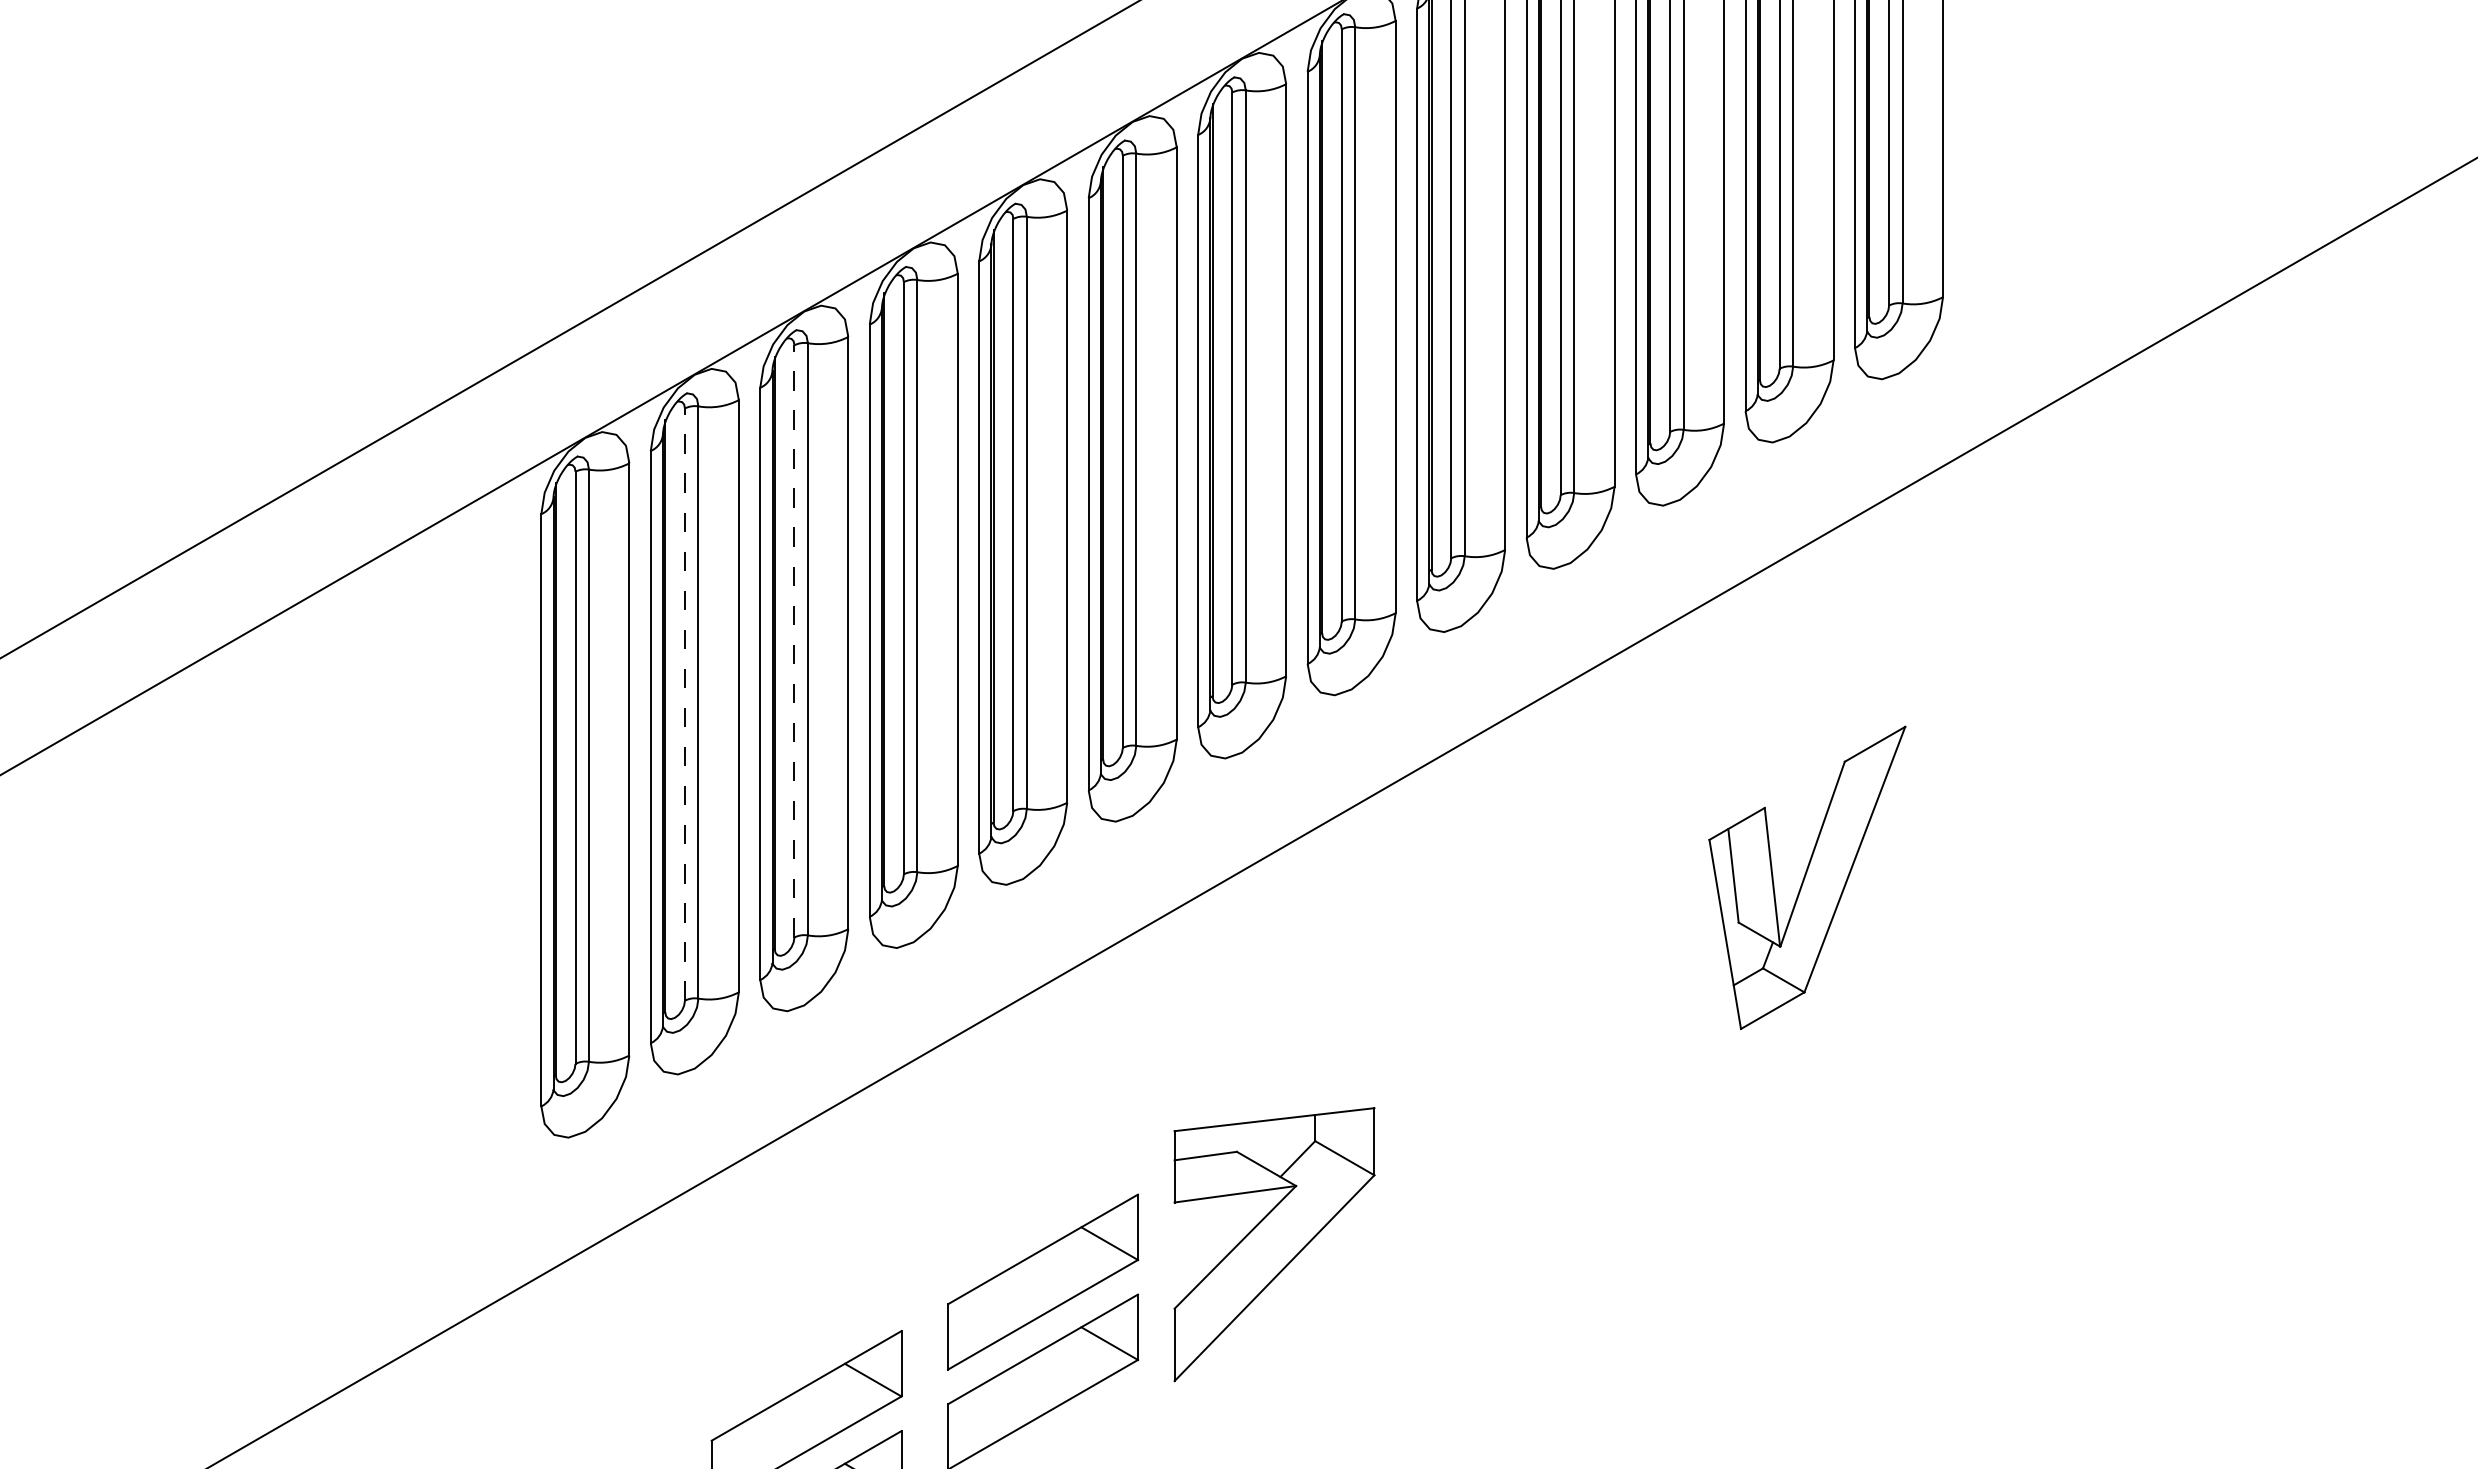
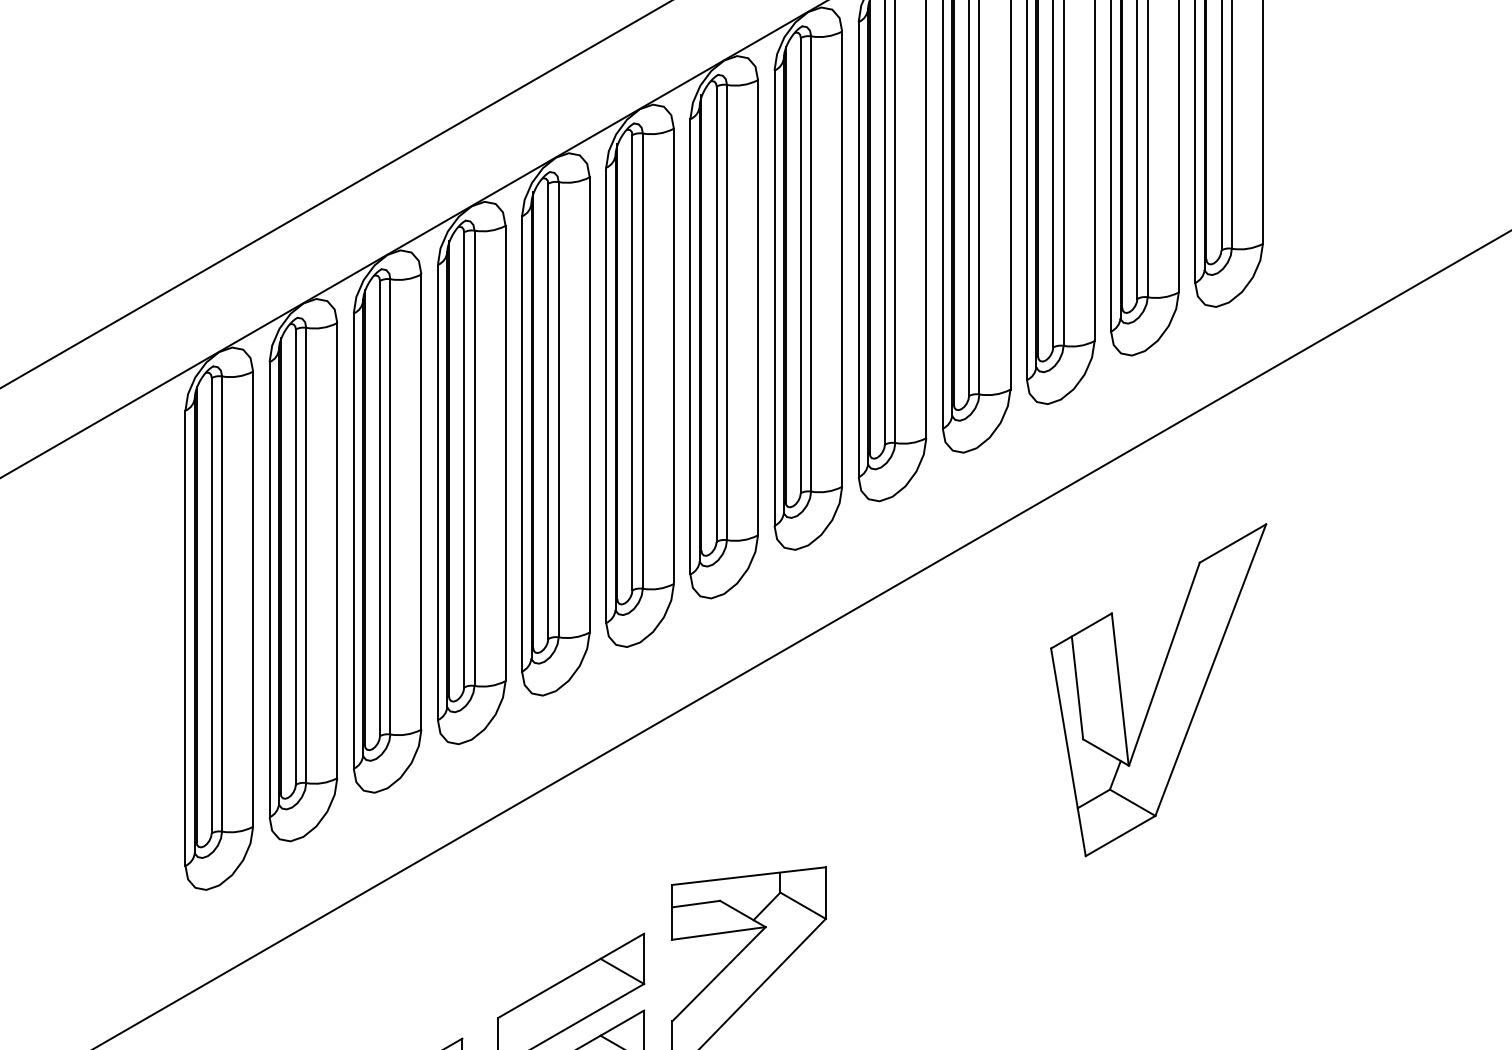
line: (794, 640) -> (380, 507), dashed -> solid
line: (684, 704) -> (295, 556), dashed -> solid
part: (1807, 877) -> (1158, 689), size x1.43

